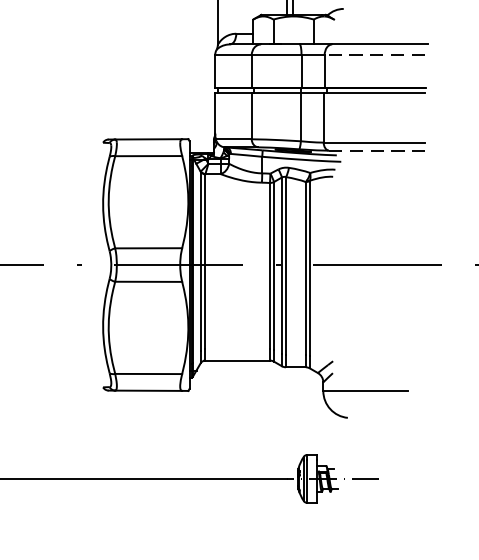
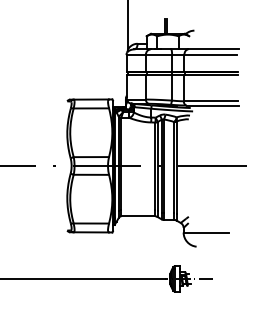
line: (374, 55) -> (210, 55), dashed -> solid
line: (377, 150) -> (212, 105), dashed -> solid

